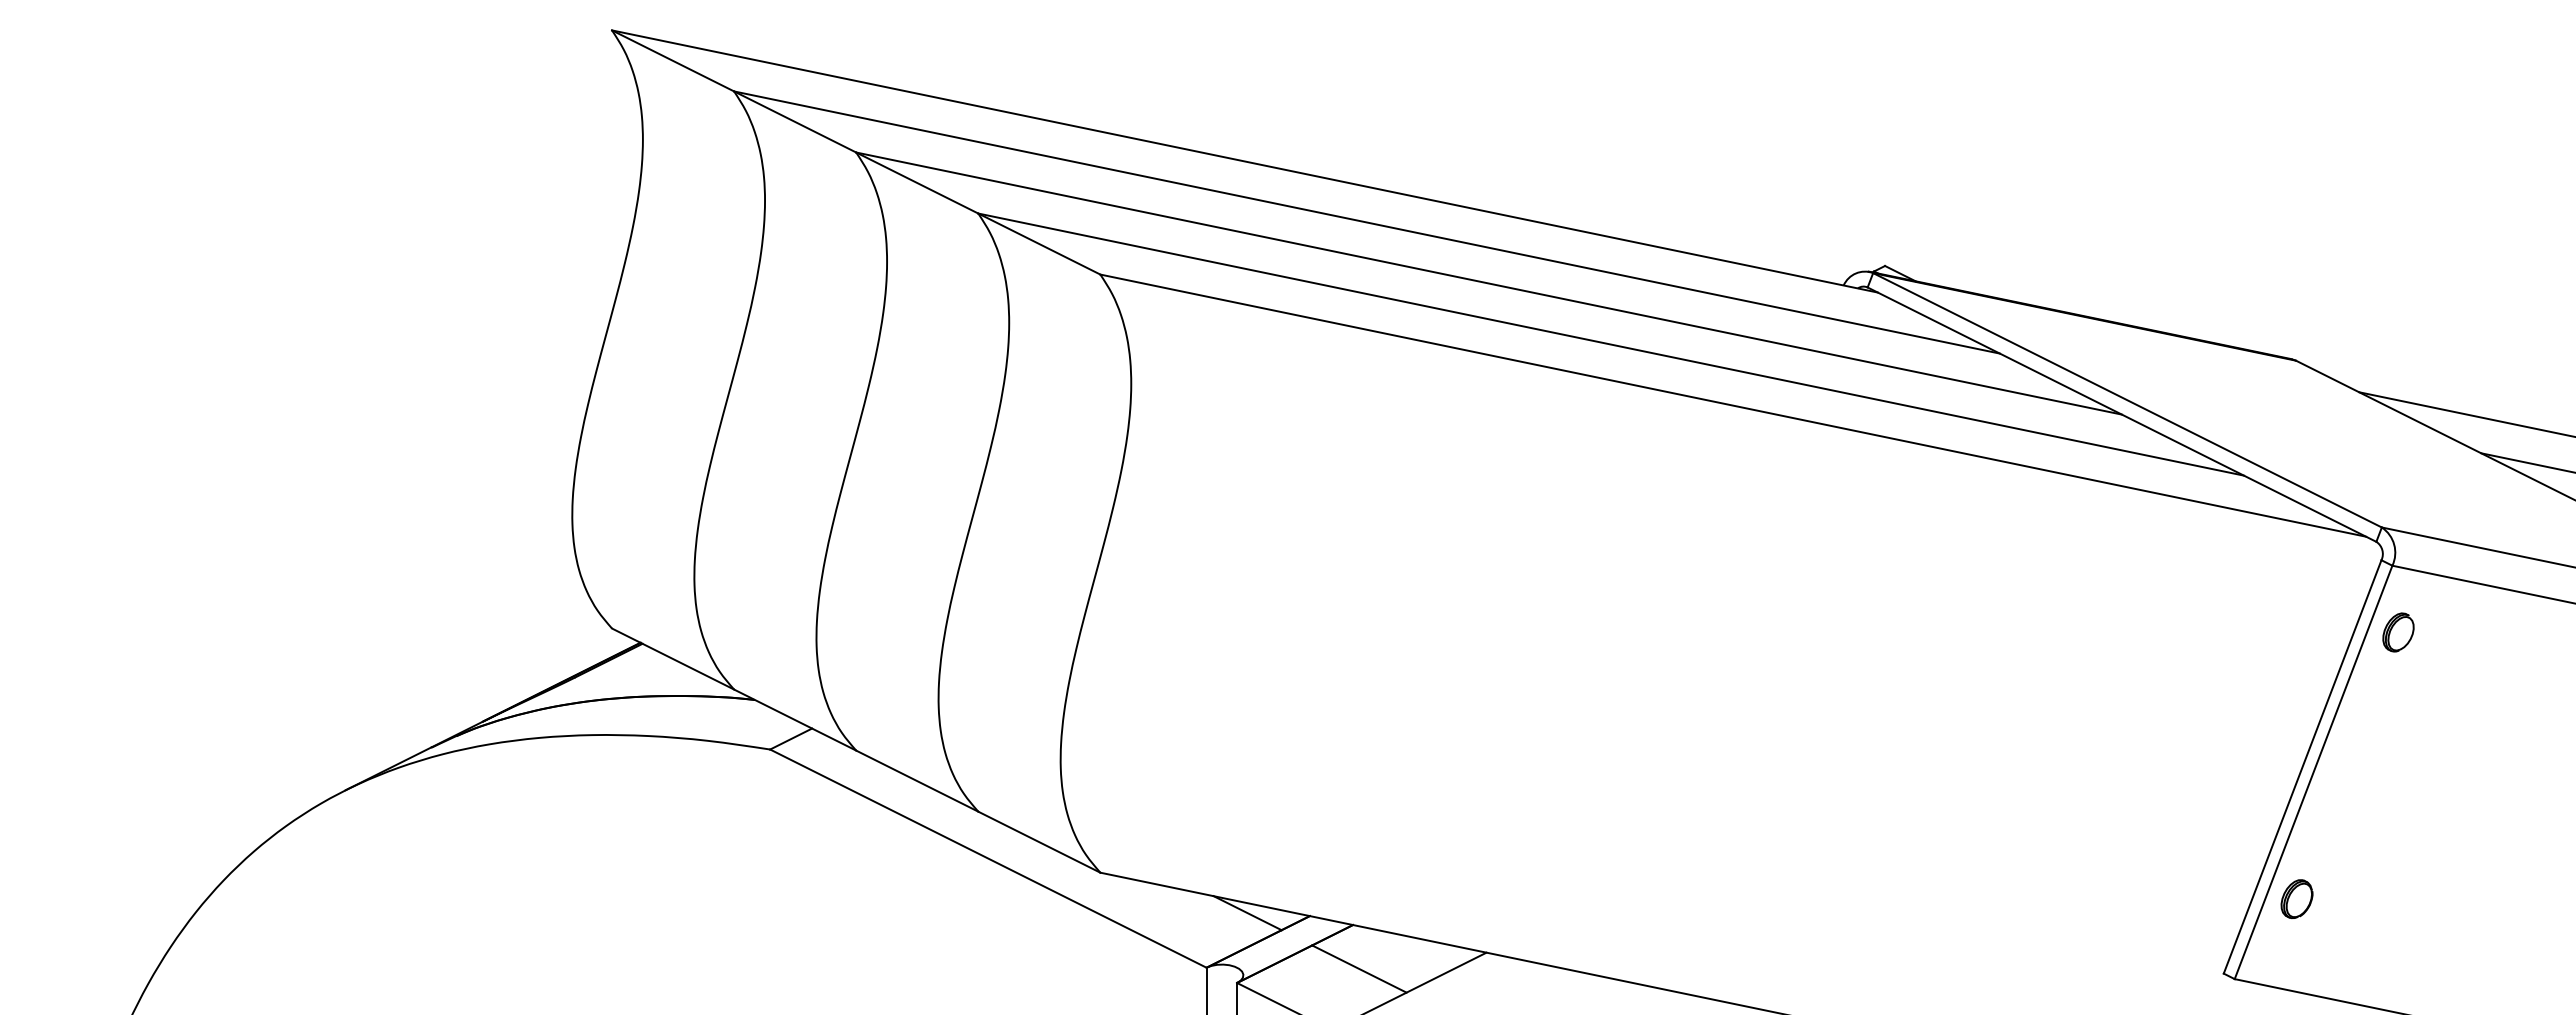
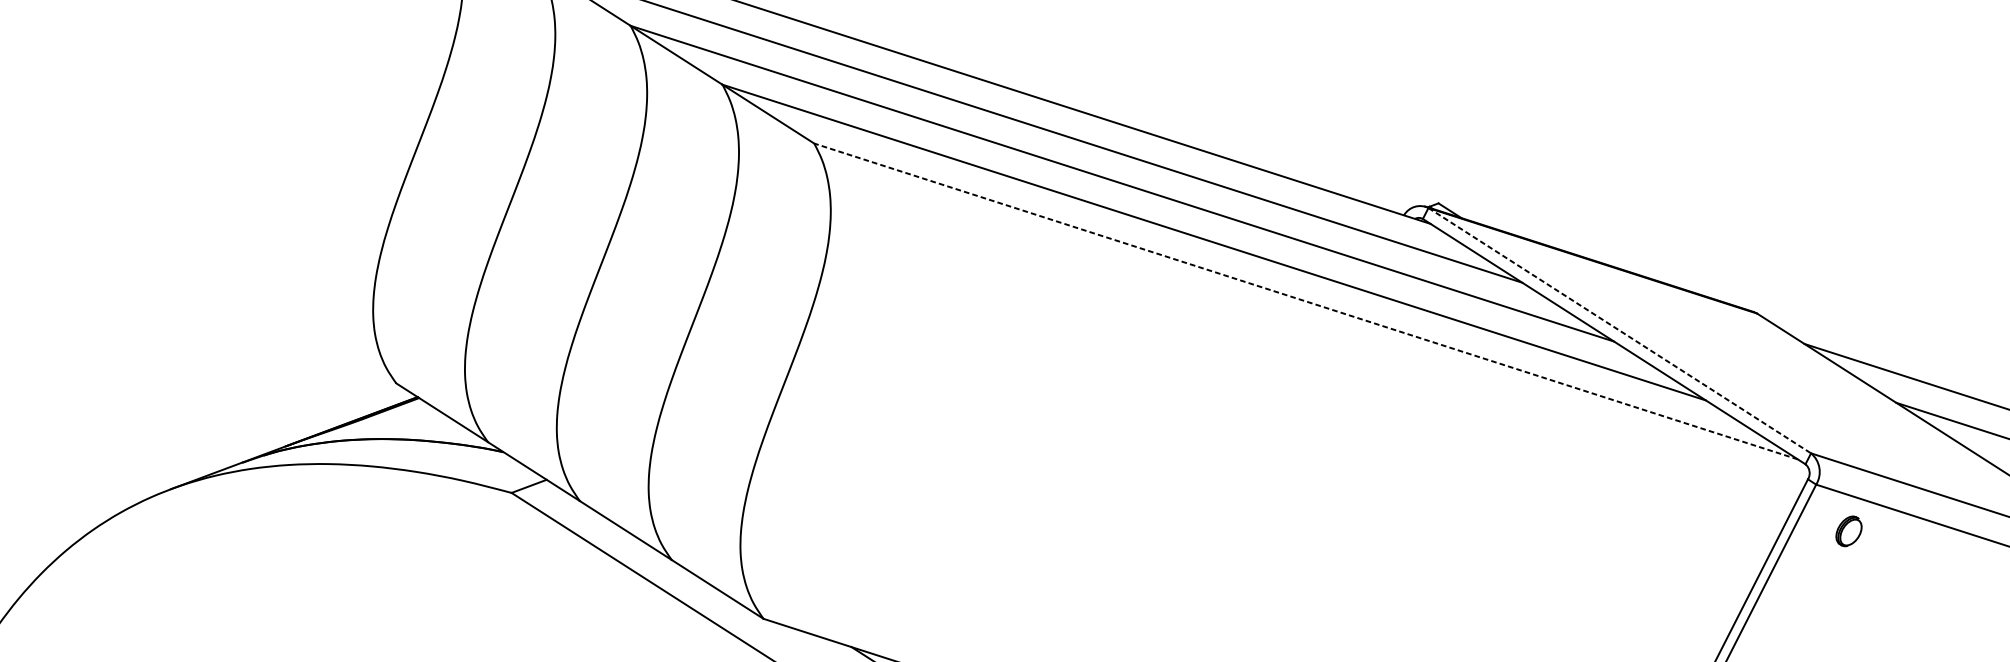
line: (2127, 400) -> (1619, 330), solid -> dashed
line: (1732, 405) -> (1305, 301), solid -> dashed
part: (2398, 632) -> (1849, 531), moved

